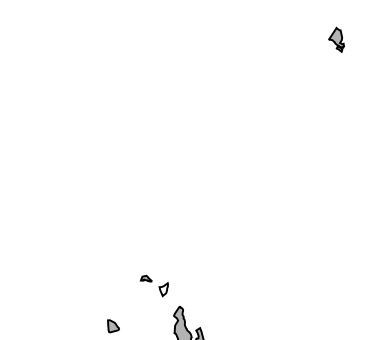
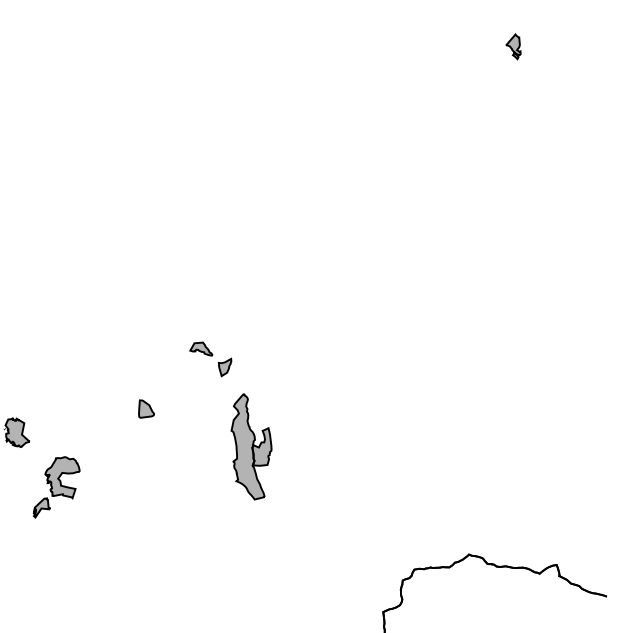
part: (336, 40) -> (513, 46), size x0.71
part: (146, 278) -> (201, 348), size x1.43
fill: (163, 289) -> (224, 367), added

